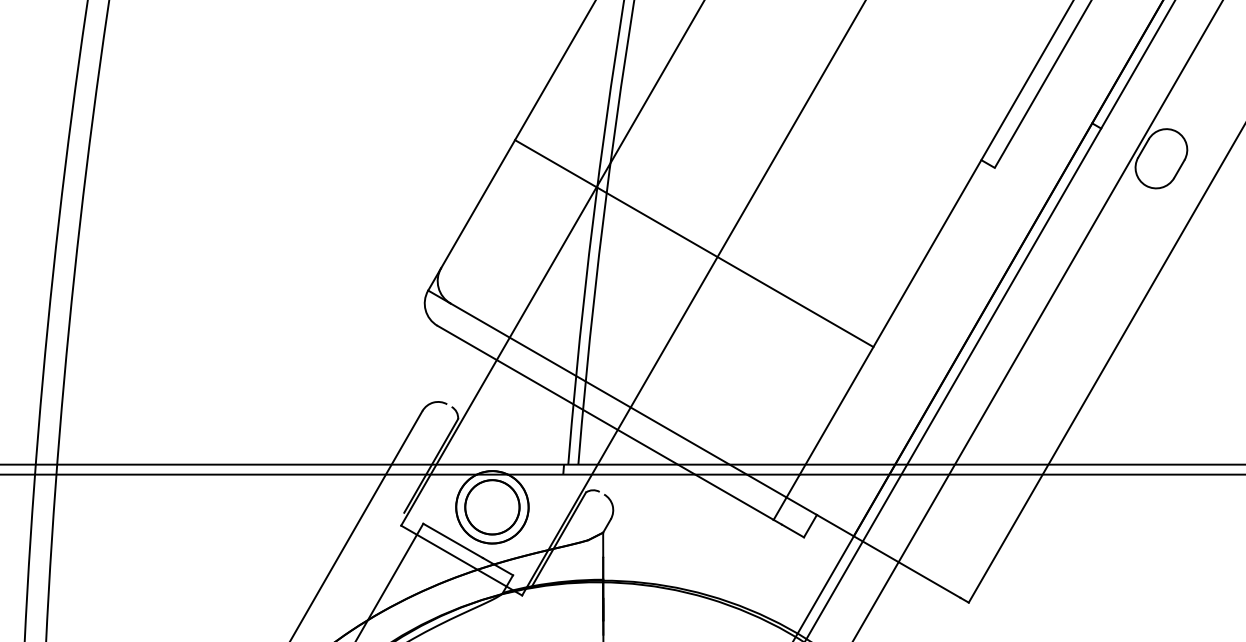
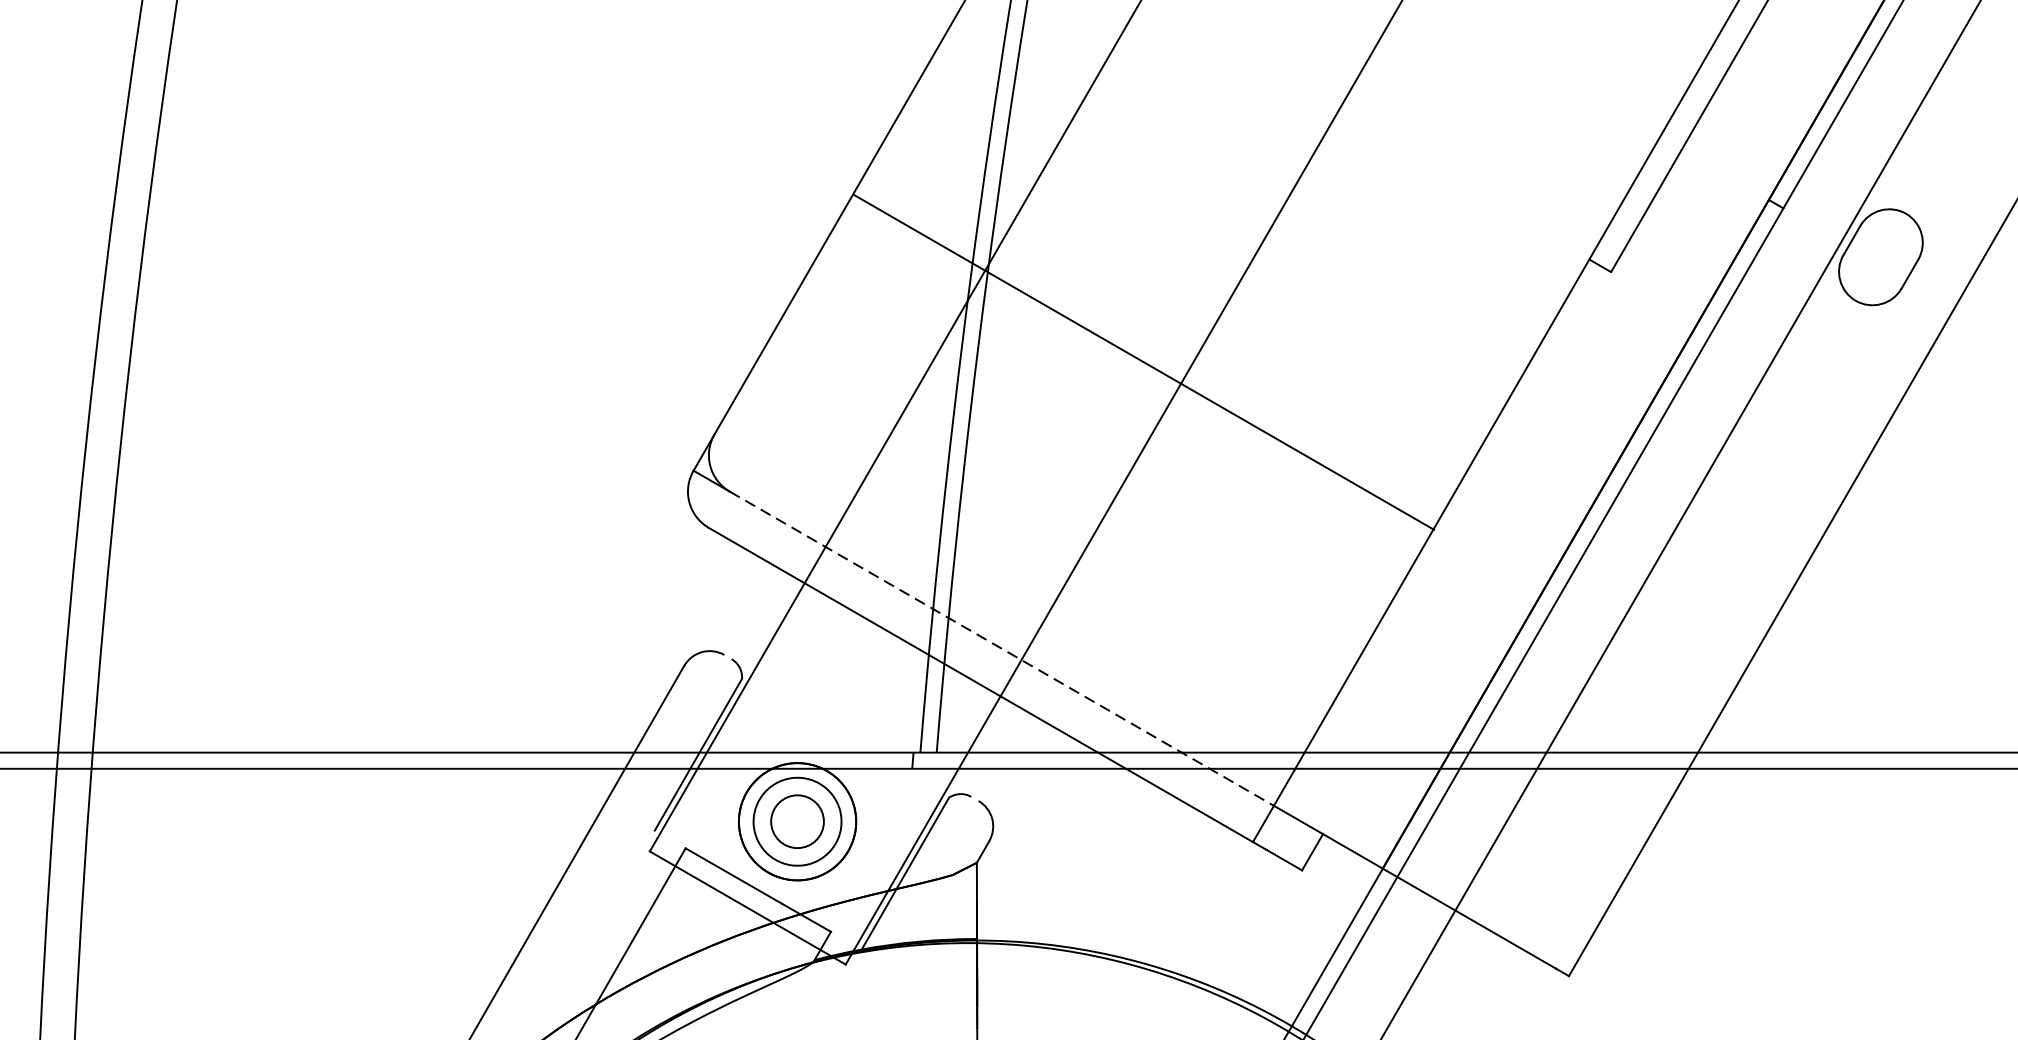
line: (694, 243) -> (1144, 362), moved
line: (618, 400) -> (1001, 648), solid -> dashed
circle: (492, 507) -> (797, 822), size x0.6

